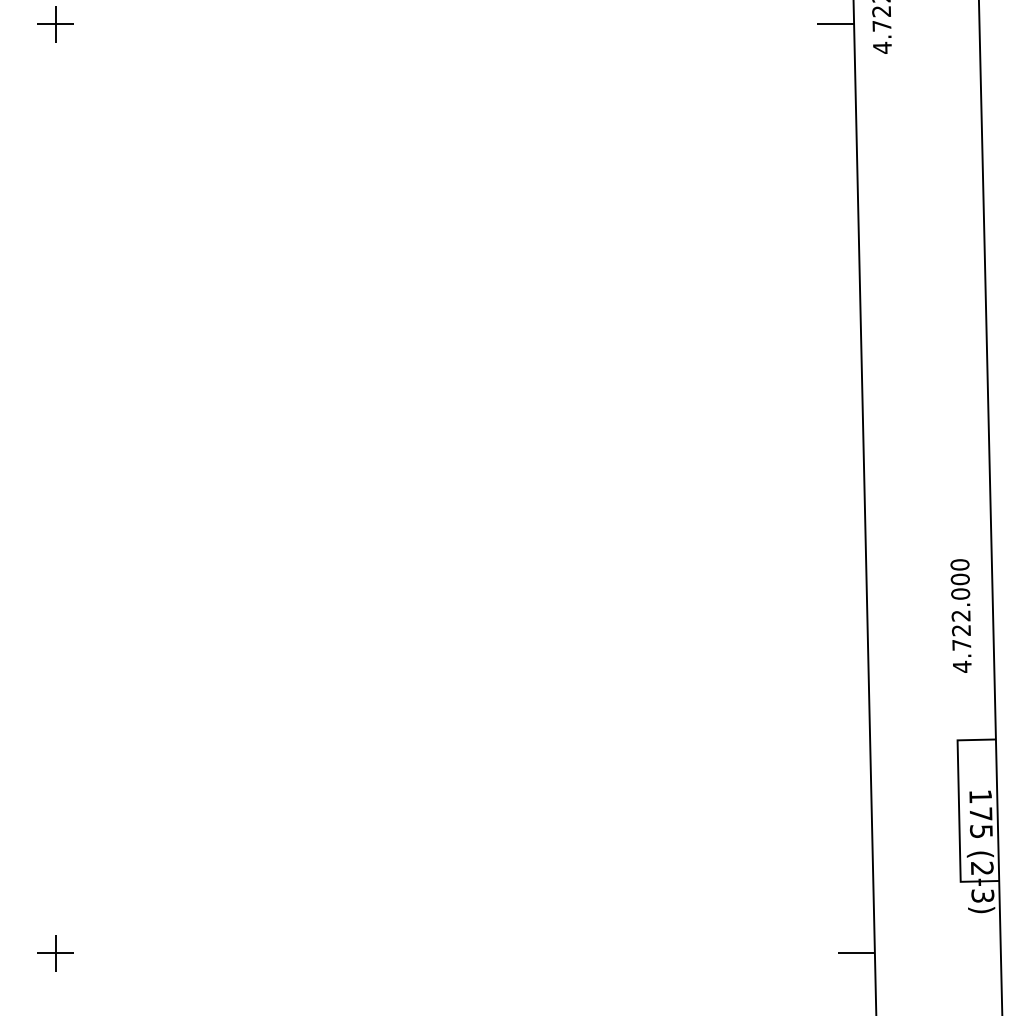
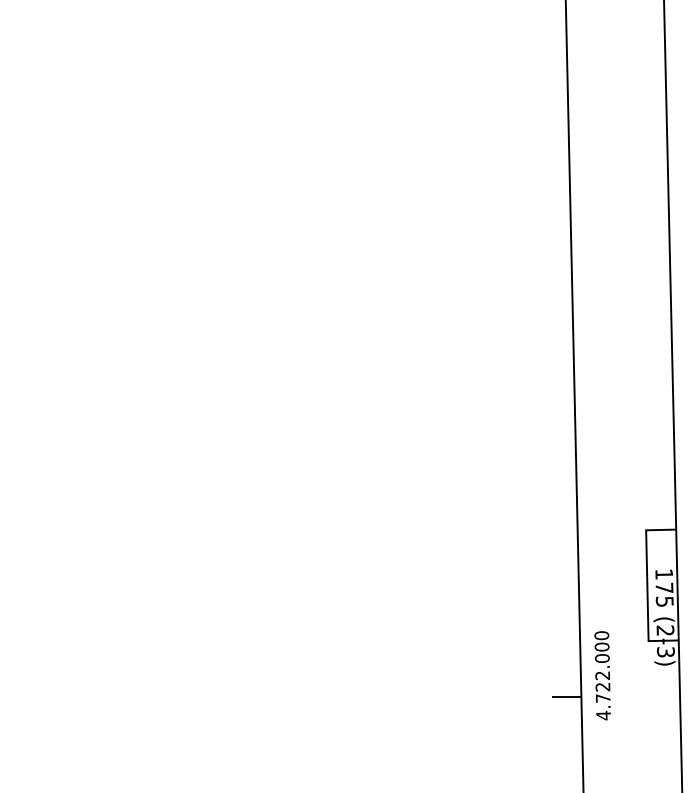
text: (960, 615) -> (602, 675), moved

